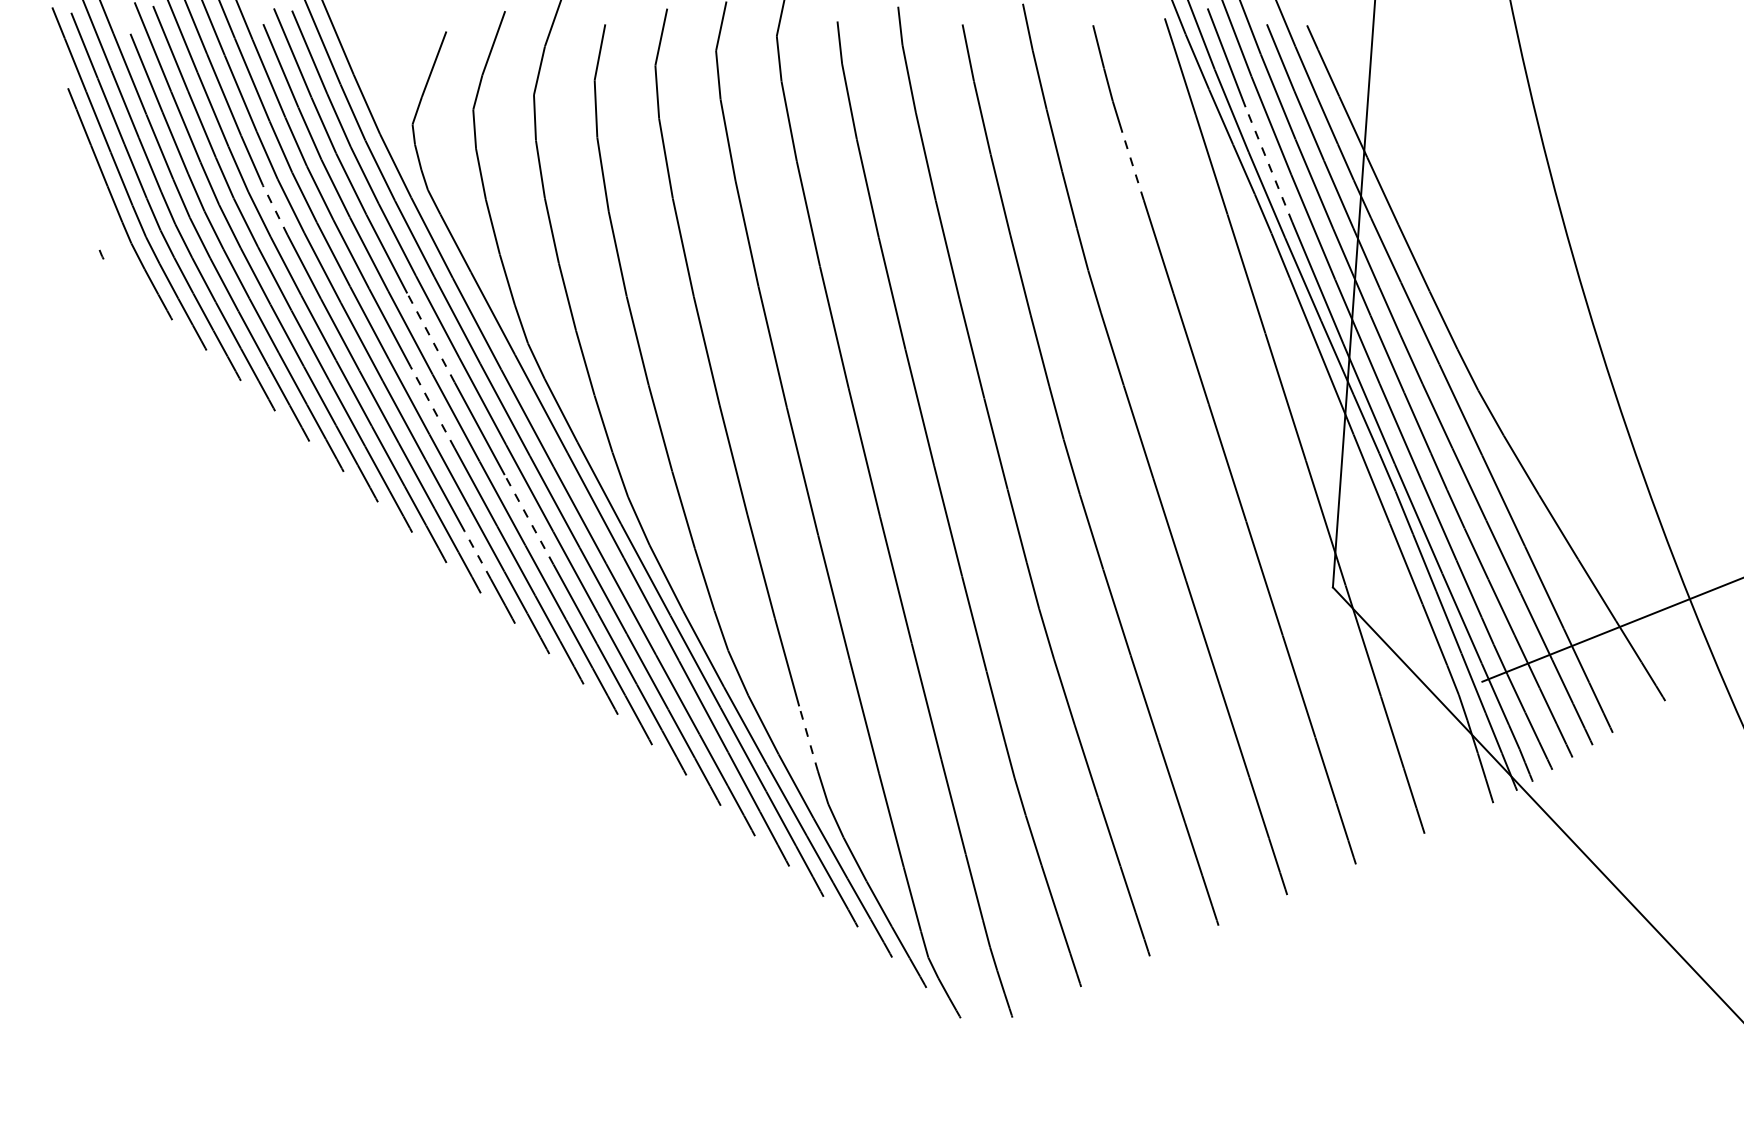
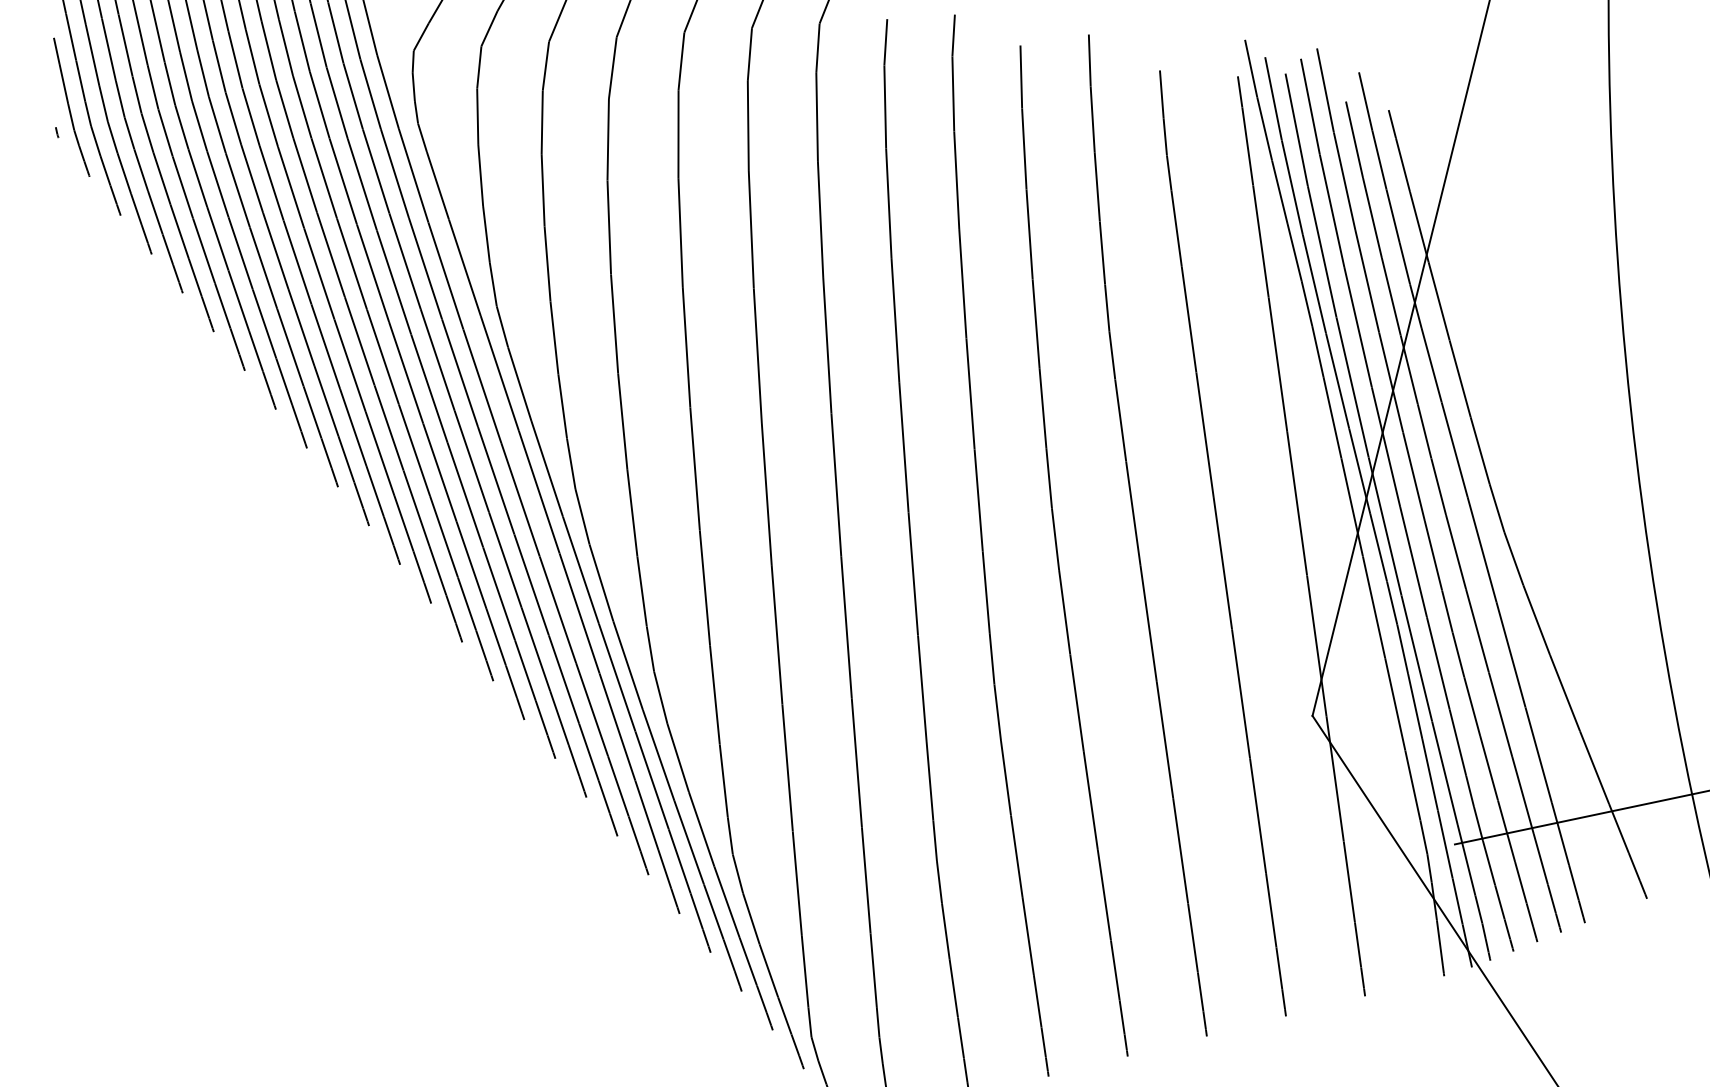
line: (1268, 164) -> (1321, 251), dashed -> solid
line: (1132, 165) -> (1176, 227), dashed -> solid
line: (275, 210) -> (251, 117), dashed -> solid
part: (110, 229) -> (71, 107), added
line: (430, 337) -> (393, 281), dashed -> solid
line: (432, 406) -> (382, 356), dashed -> solid
line: (529, 519) -> (465, 494), dashed -> solid
line: (477, 555) -> (403, 523), dashed -> solid
line: (808, 738) -> (723, 780), dashed -> solid

